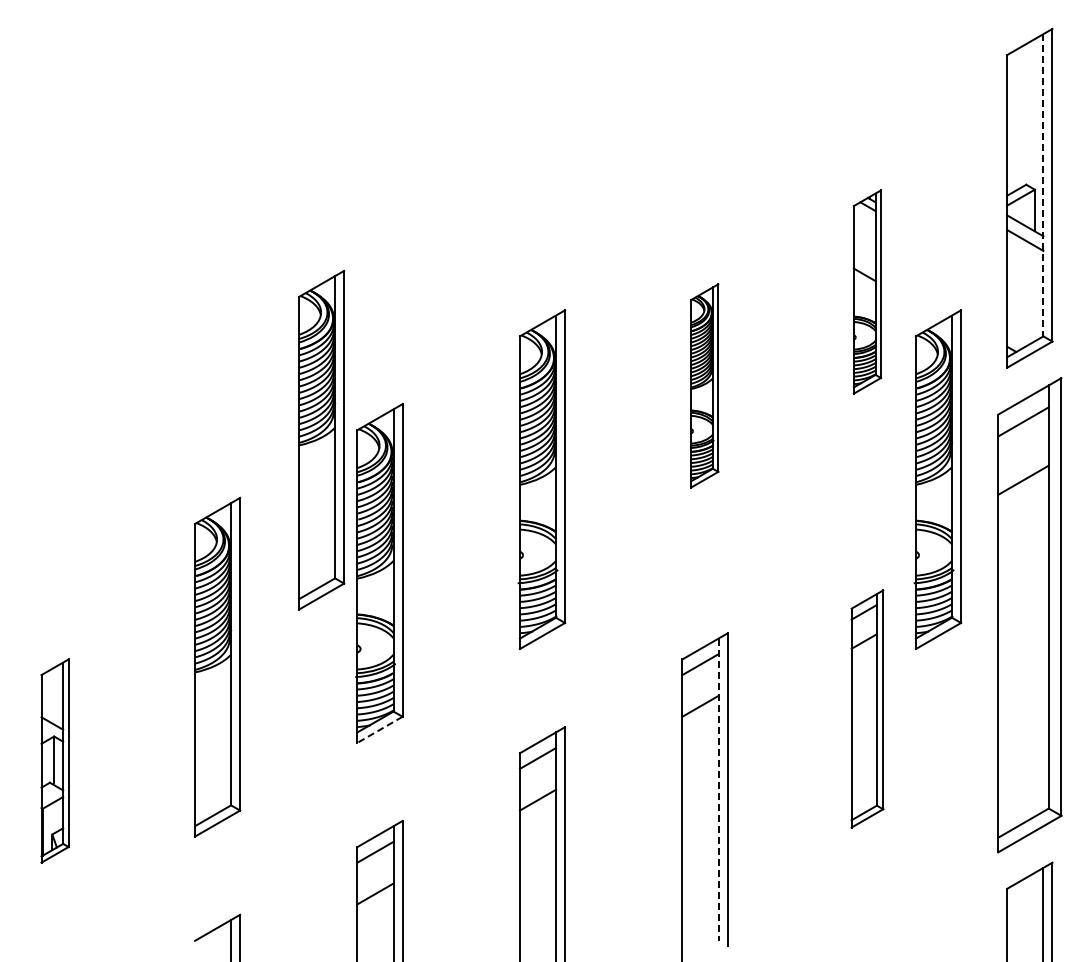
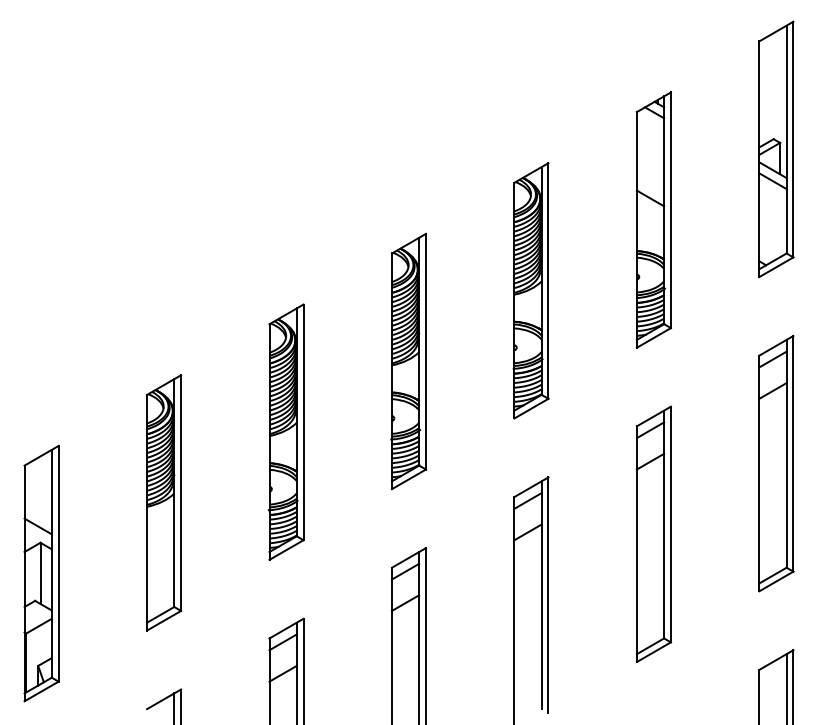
line: (1043, 185) -> (786, 139), dashed -> solid
part: (867, 291) -> (653, 219), size x1.67
part: (704, 385) -> (531, 290), size x1.67
part: (321, 439) -> (242, 331), removed
part: (937, 479) -> (706, 361), removed
part: (1029, 614) -> (776, 463), size x0.71
part: (867, 708) -> (653, 533), size x1.43
line: (379, 730) -> (286, 550), dashed -> solid
part: (54, 760) -> (41, 573), size x1.67
line: (718, 790) -> (541, 595), dashed -> solid

